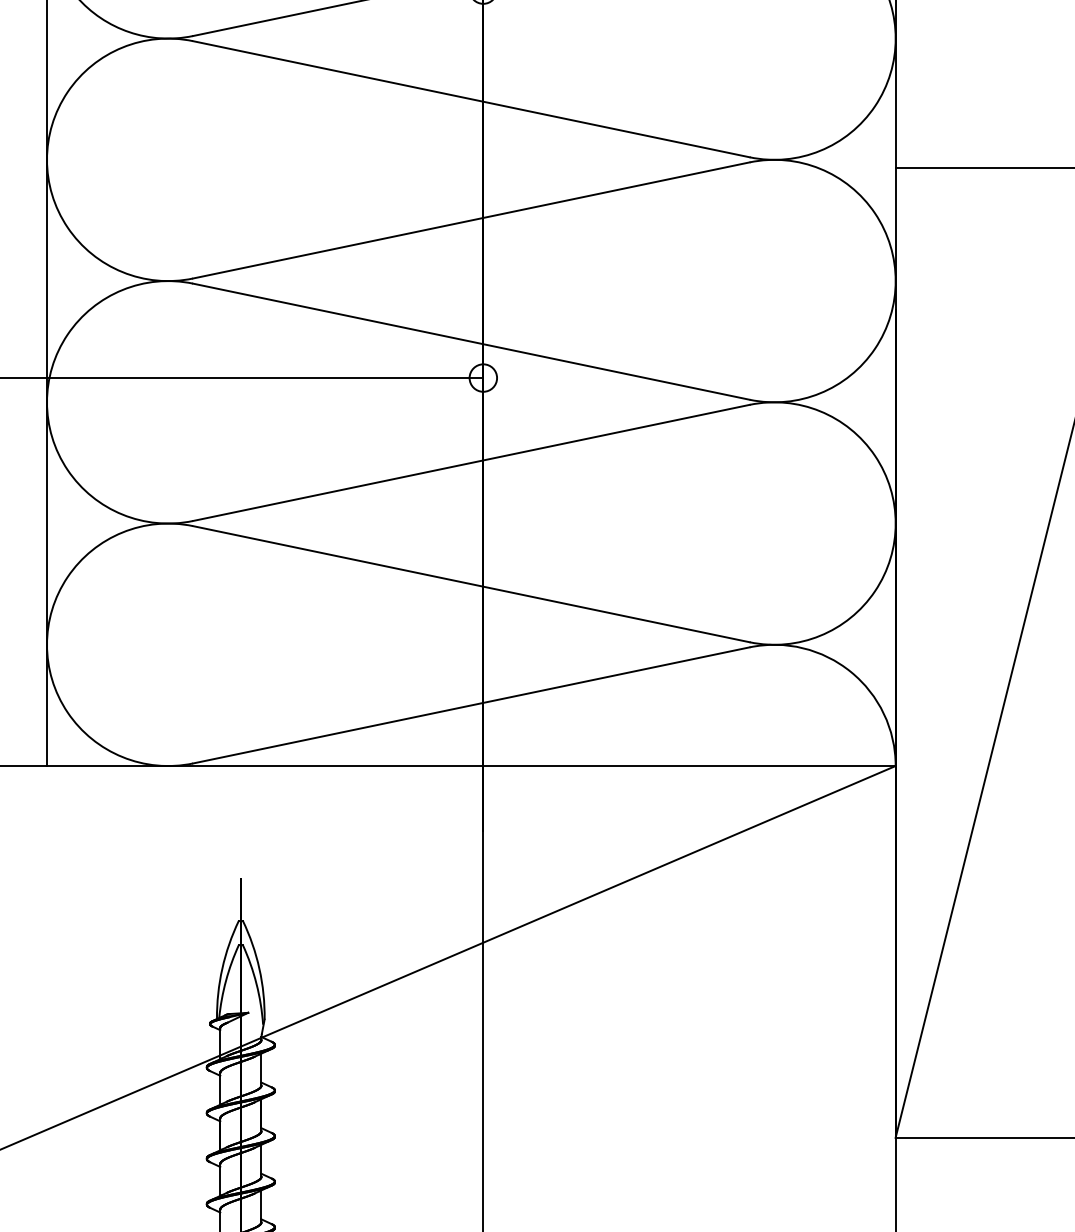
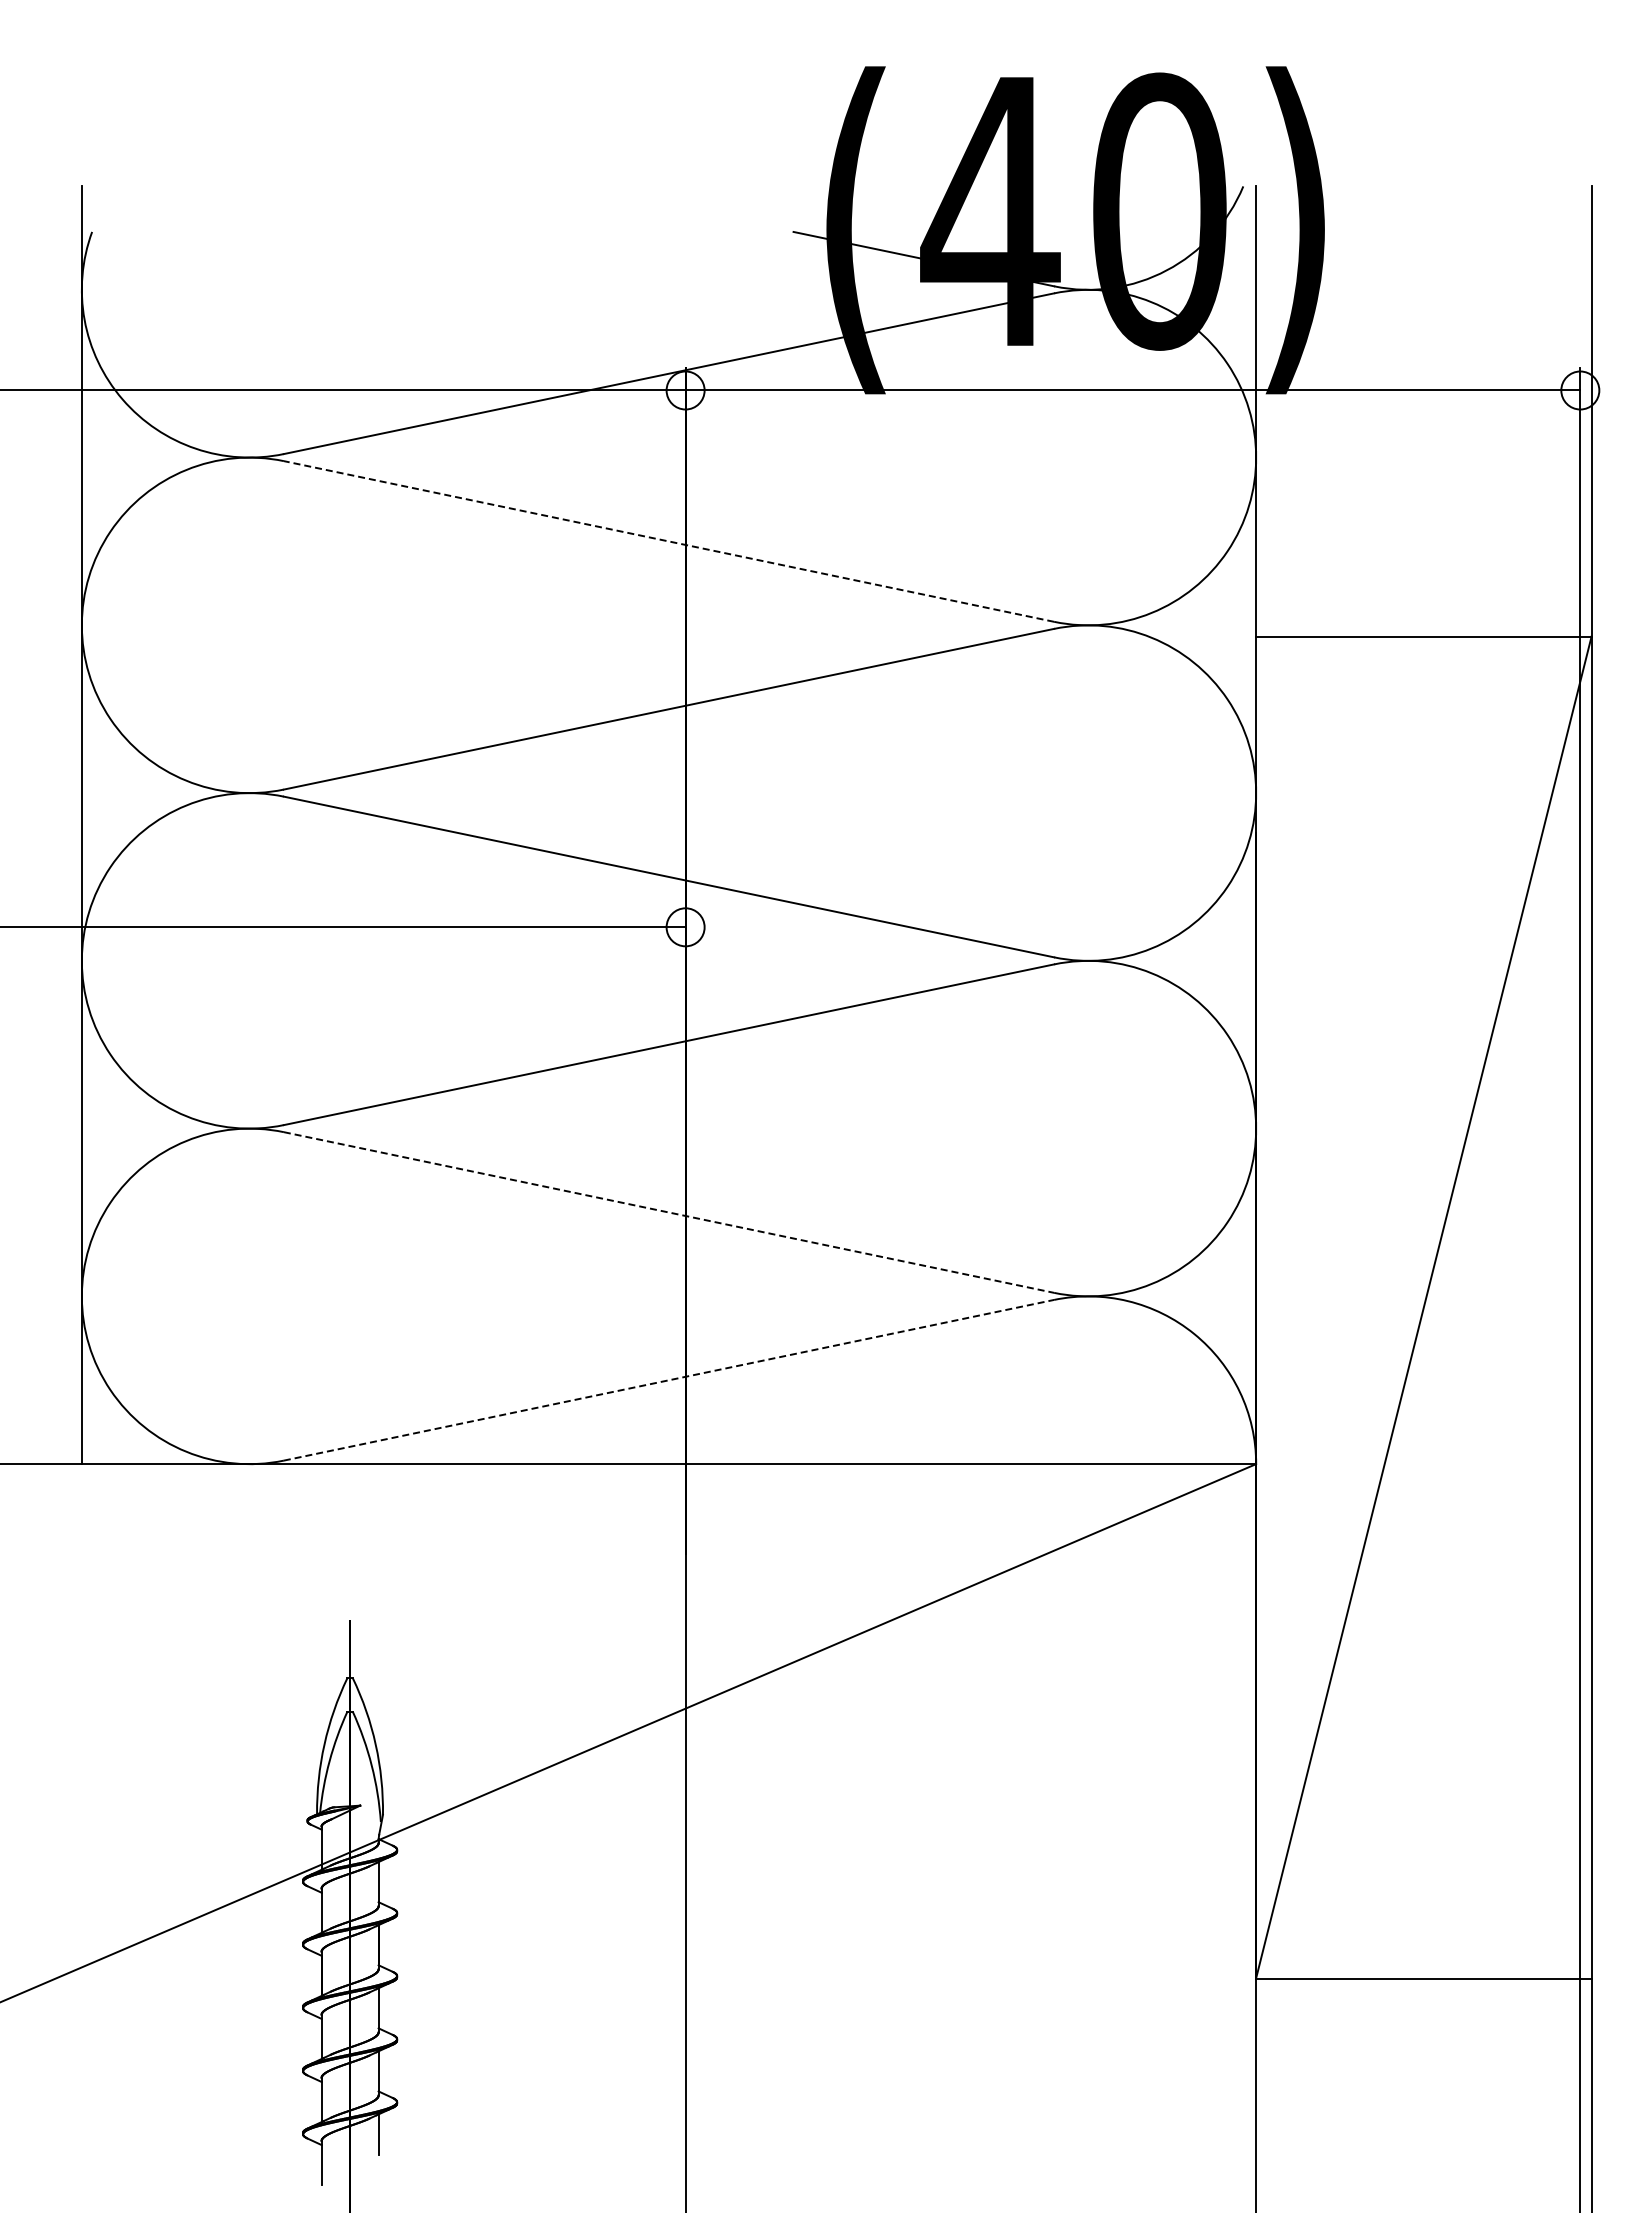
line: (470, 99) -> (668, 541), solid -> dashed
line: (471, 584) -> (669, 1212), solid -> dashed
line: (471, 705) -> (669, 1380), solid -> dashed

